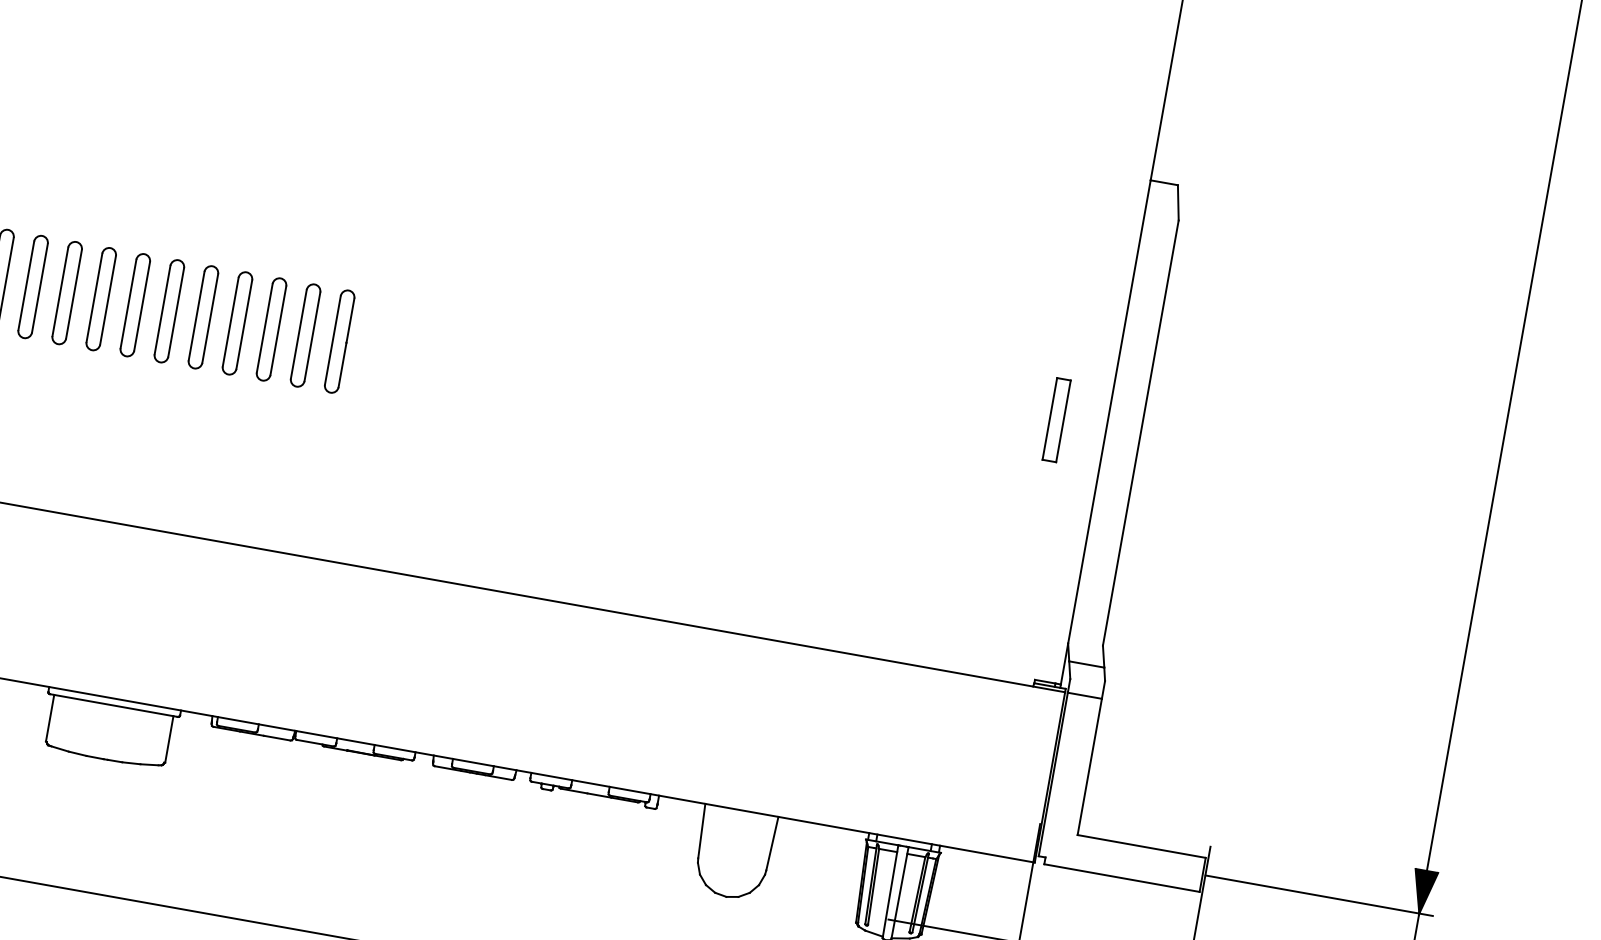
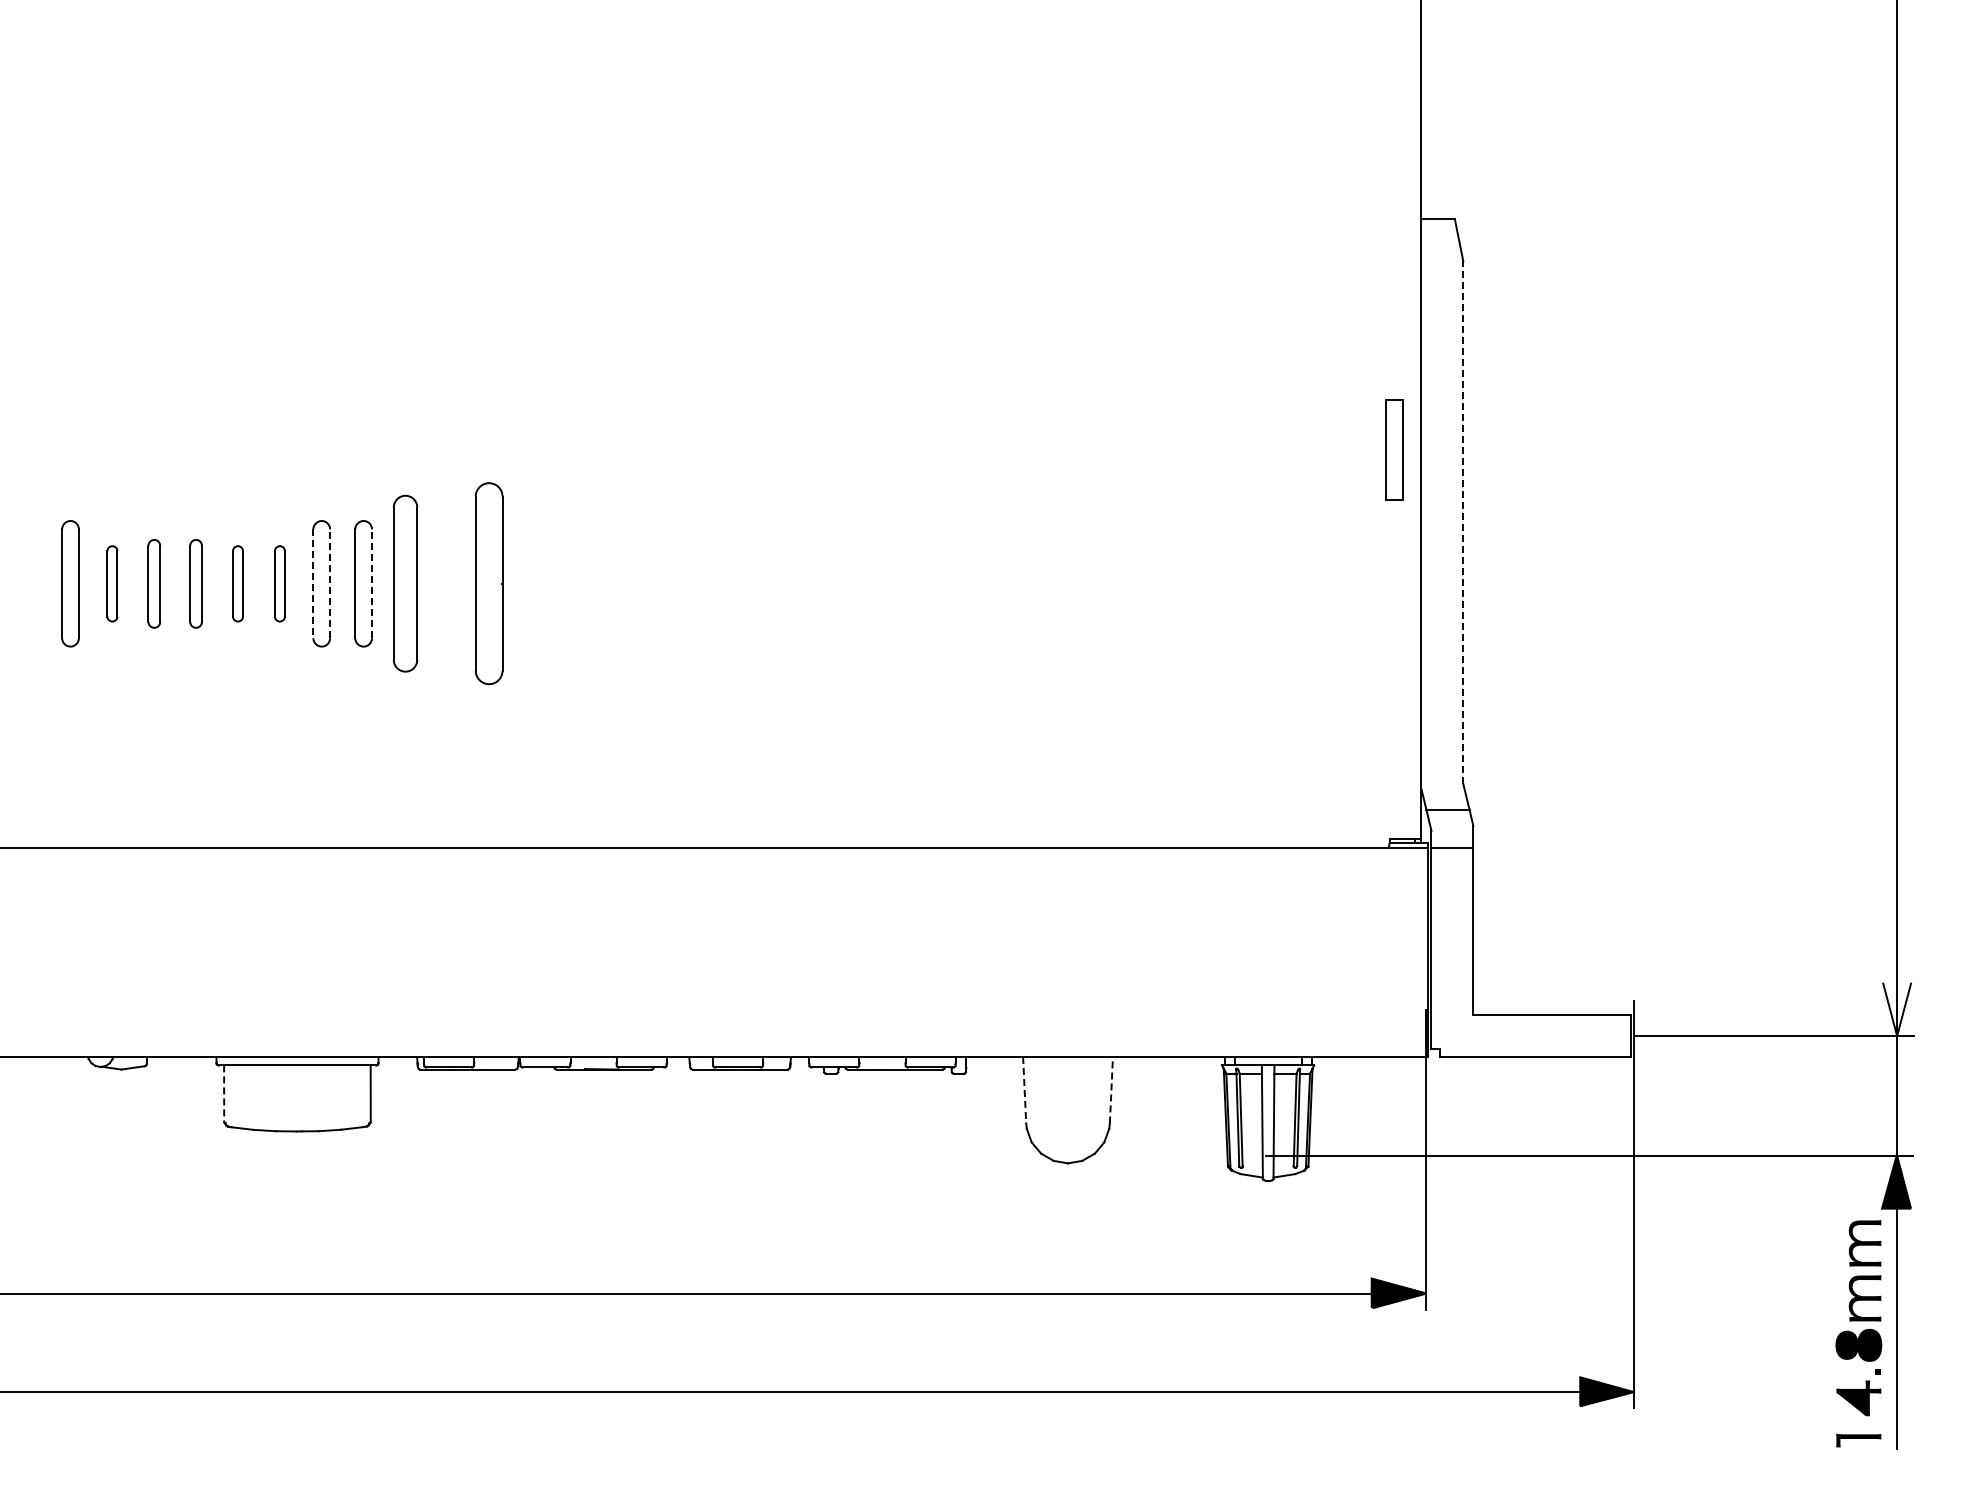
part: (33, 286) -> (112, 583), size x0.6
part: (67, 292) -> (154, 583), size x0.7
part: (100, 298) -> (195, 583), size x0.7
part: (134, 304) -> (237, 583), size x0.6
part: (169, 310) -> (279, 583), size x0.6
line: (196, 316) -> (313, 584), solid -> dashed
line: (210, 318) -> (330, 583), solid -> dashed
line: (244, 324) -> (372, 583), solid -> dashed
part: (271, 329) -> (405, 583), size x1.4
part: (305, 335) -> (447, 583), removed
part: (339, 341) -> (489, 583), size x1.6
part: (1056, 419) -> (1394, 449), moved
line: (1141, 432) -> (1463, 522), solid -> dashed
line: (50, 717) -> (224, 1093), solid -> dashed
line: (701, 831) -> (1024, 1090), solid -> dashed
line: (772, 843) -> (1111, 1089), solid -> dashed
fill: (1422, 891) -> (1896, 1009), removed

